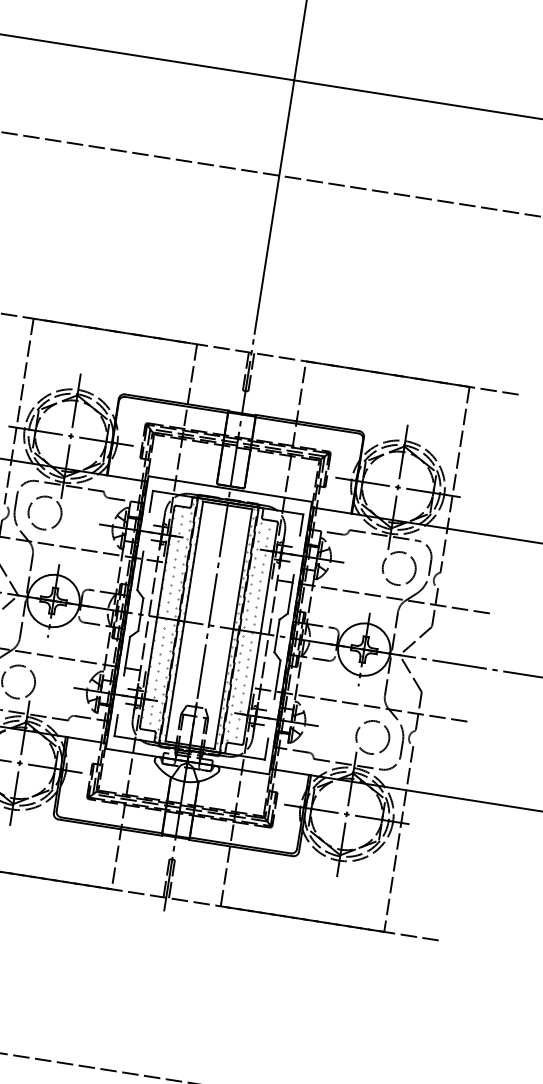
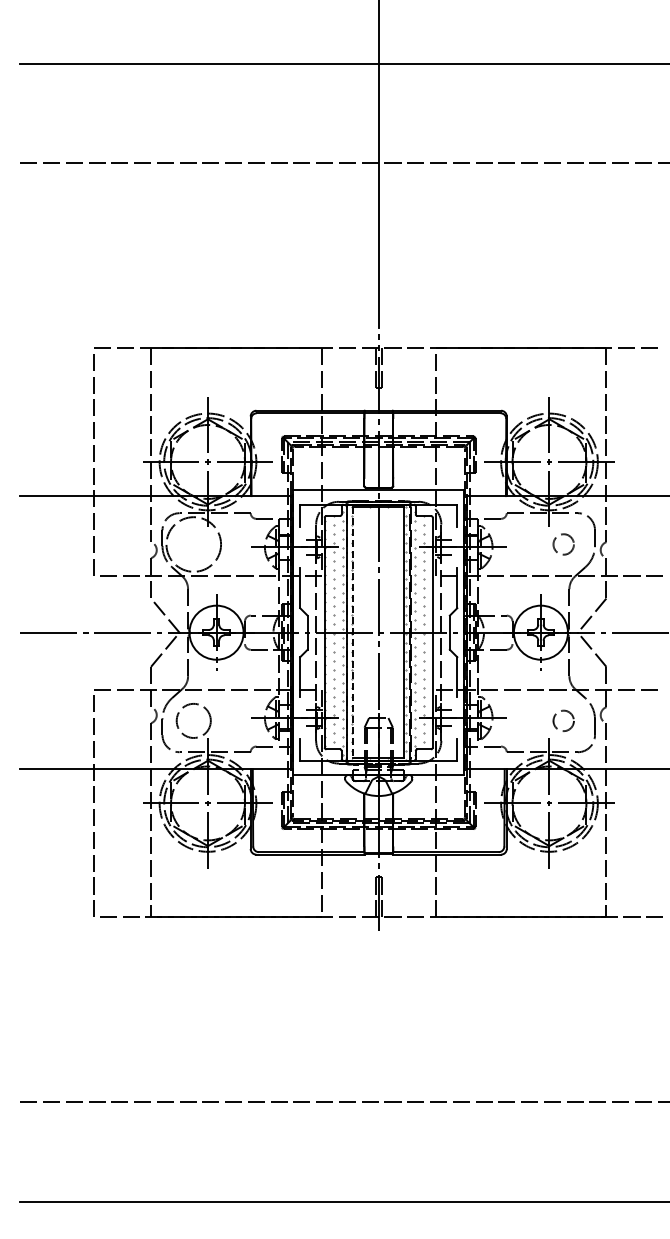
circle: (44, 513) -> (193, 544), size x1.6
circle: (399, 568) -> (563, 544), size x0.6
line: (184, 622) -> (353, 633), solid -> dashed
circle: (372, 737) -> (563, 720), size x0.6

